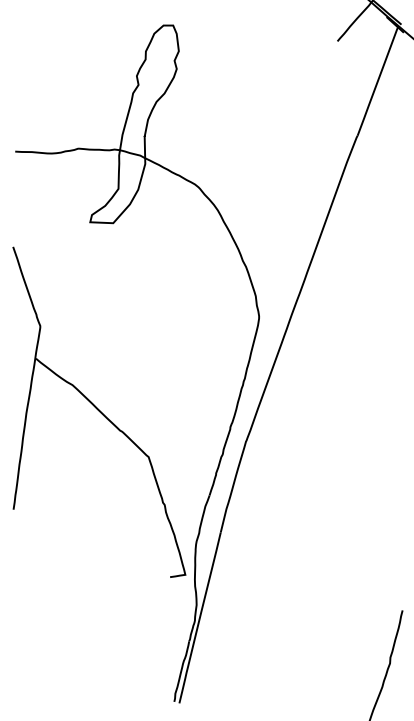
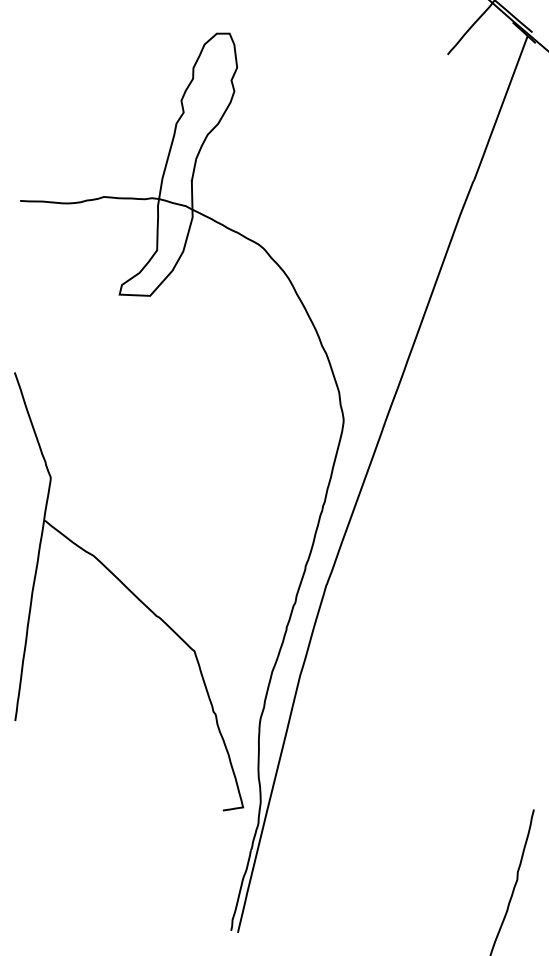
part: (99, 411) -> (129, 590), moved

